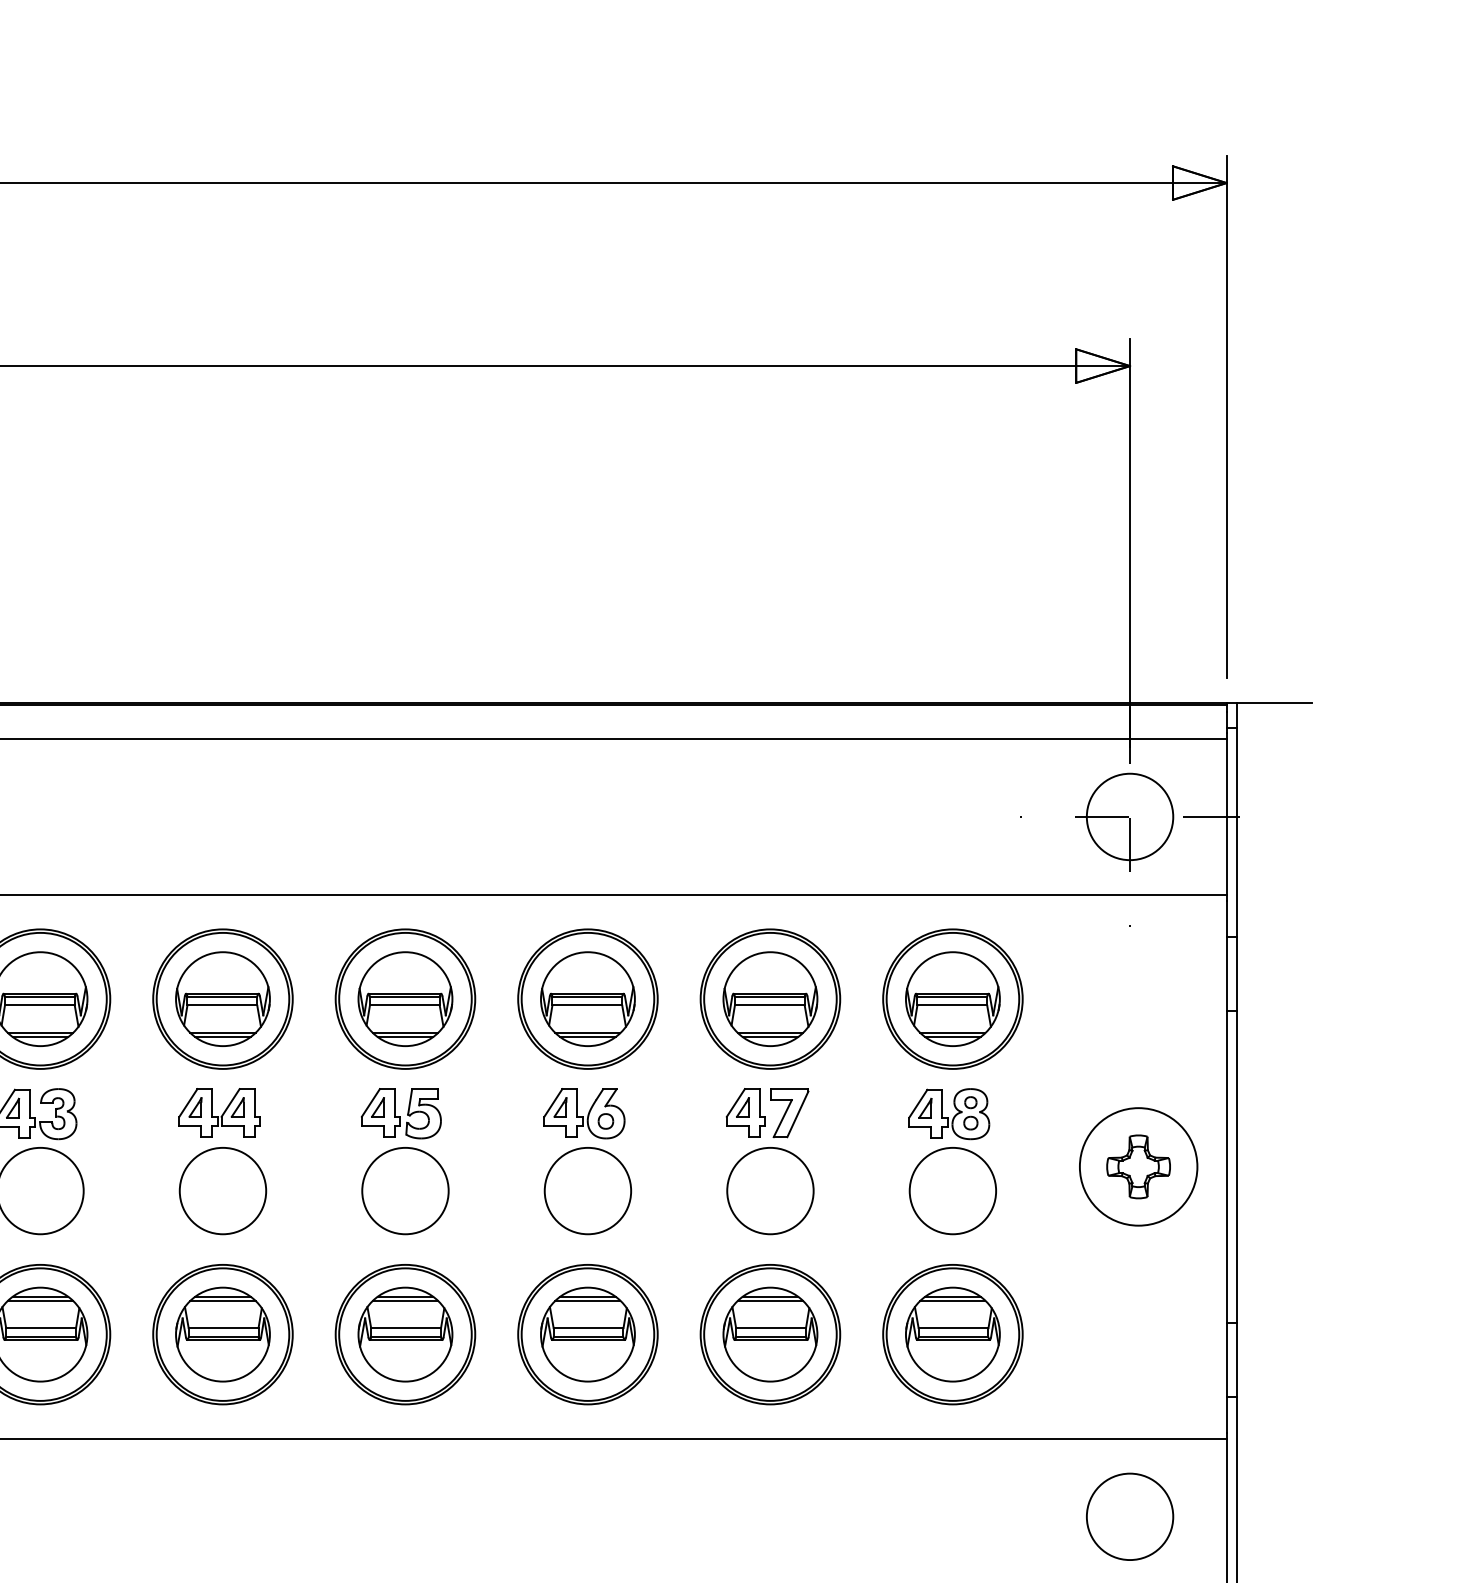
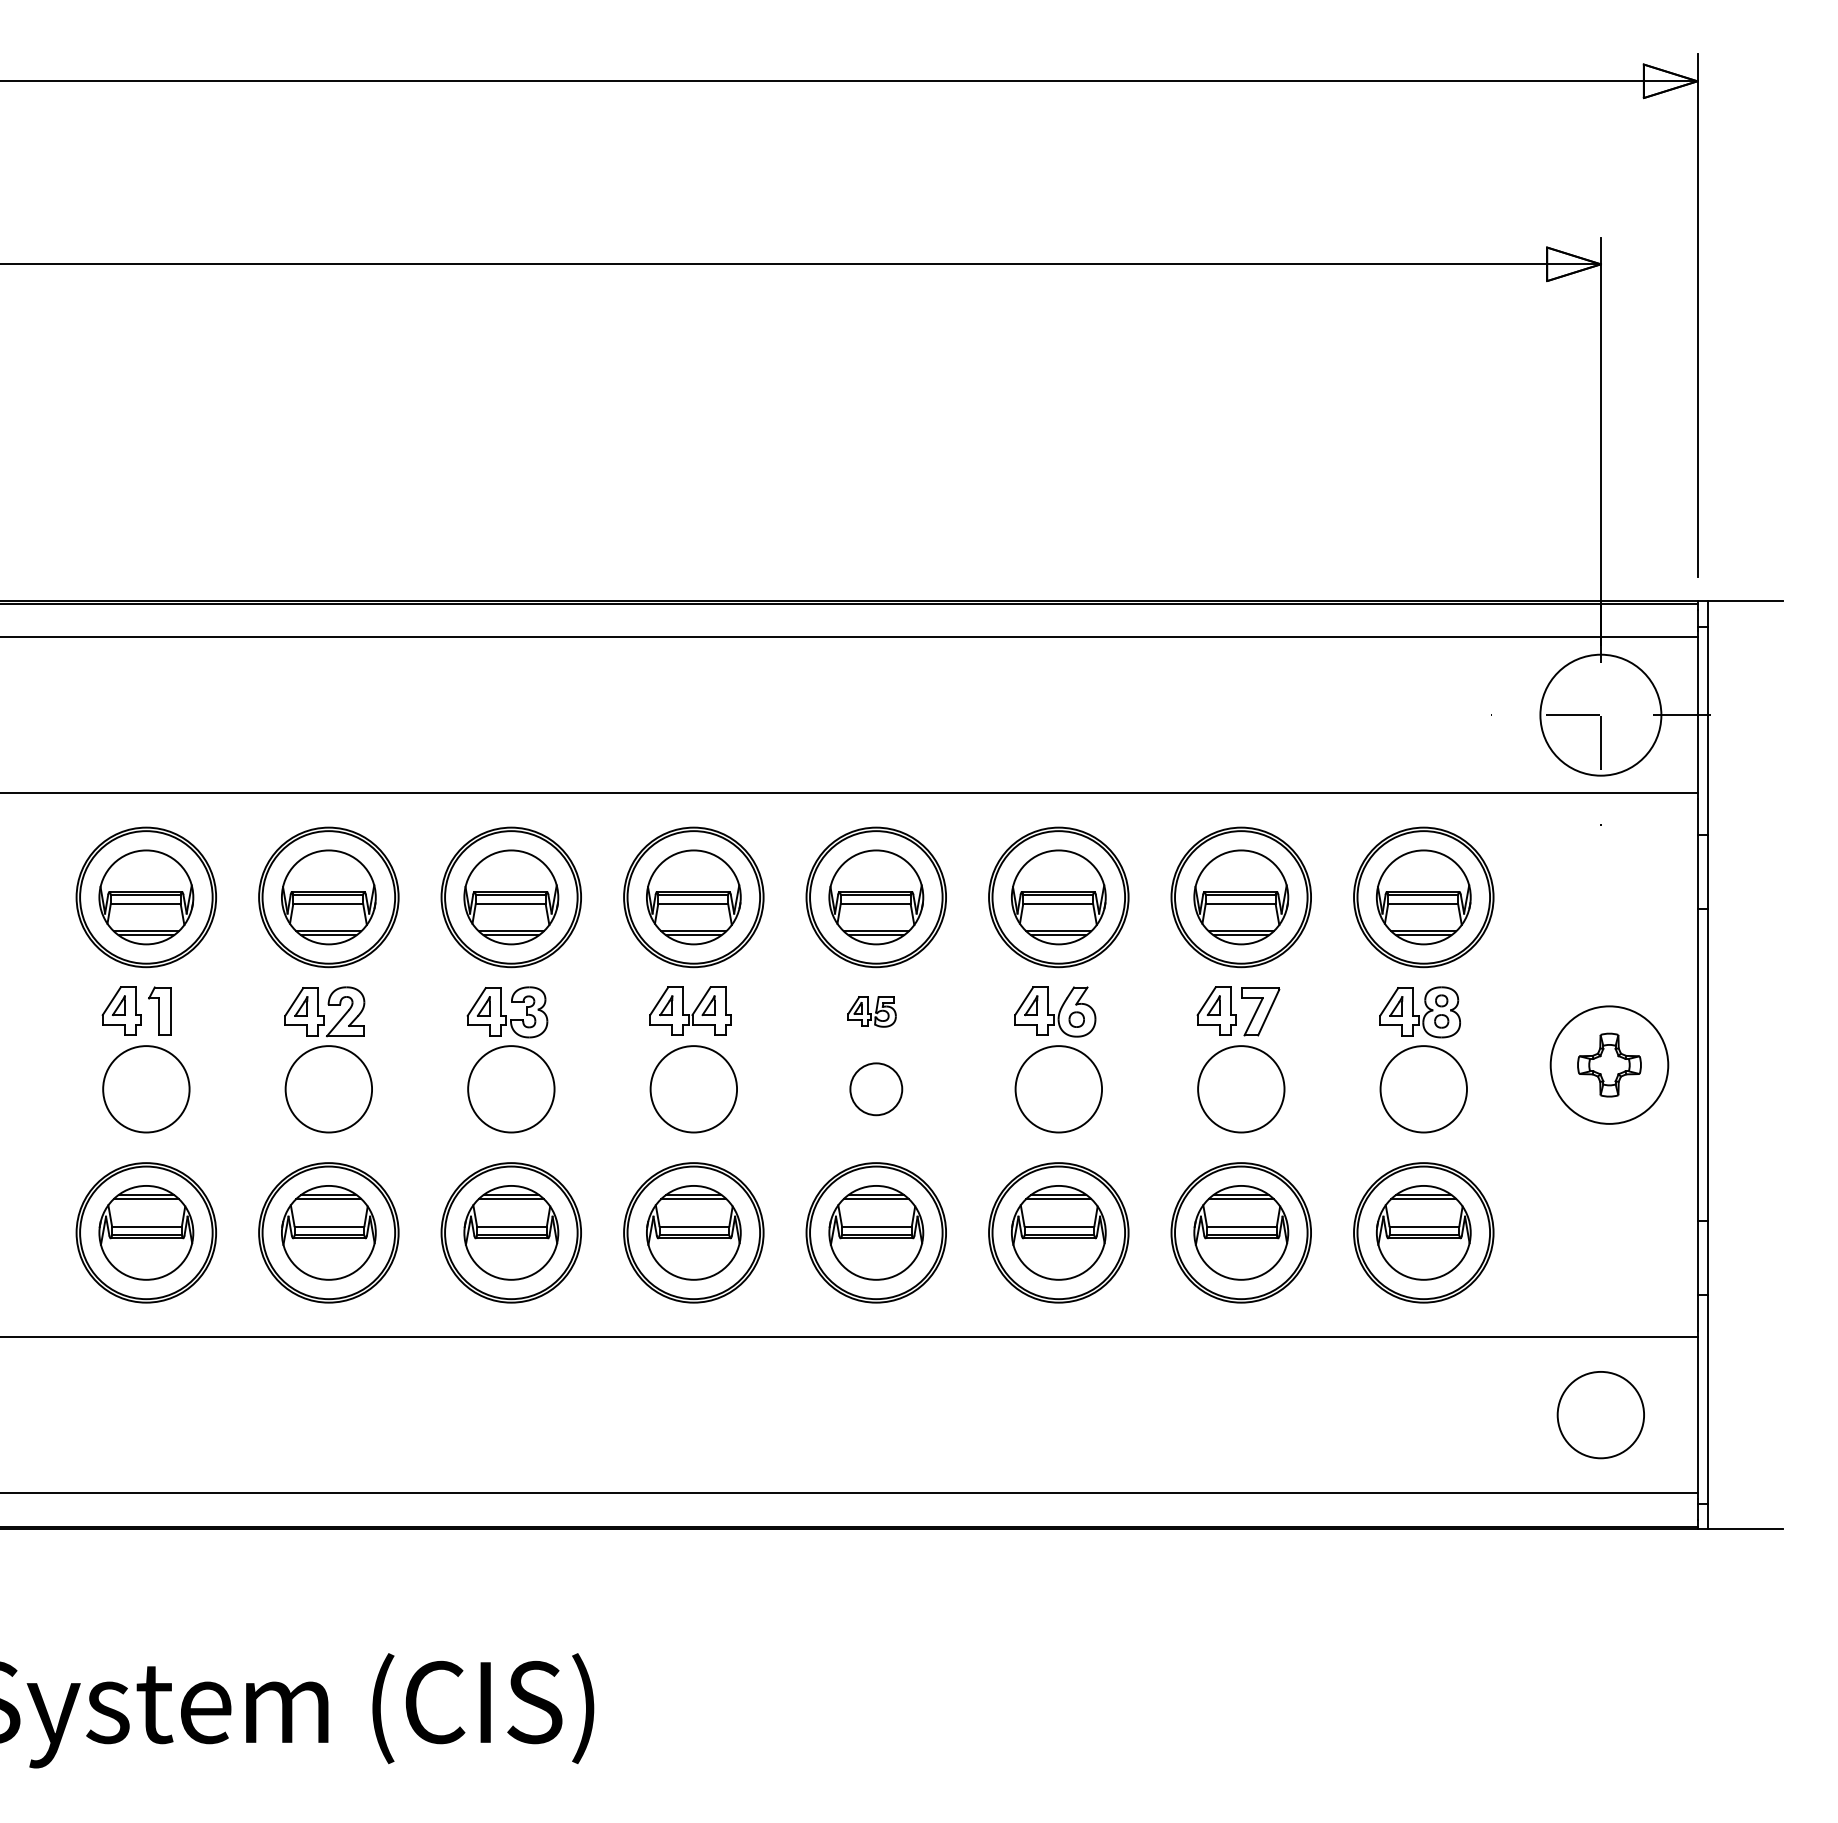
circle: (1129, 817) -> (1600, 715), size x1.4
part: (400, 1113) -> (871, 1011), size x0.6
circle: (405, 1191) -> (876, 1089), size x0.6

